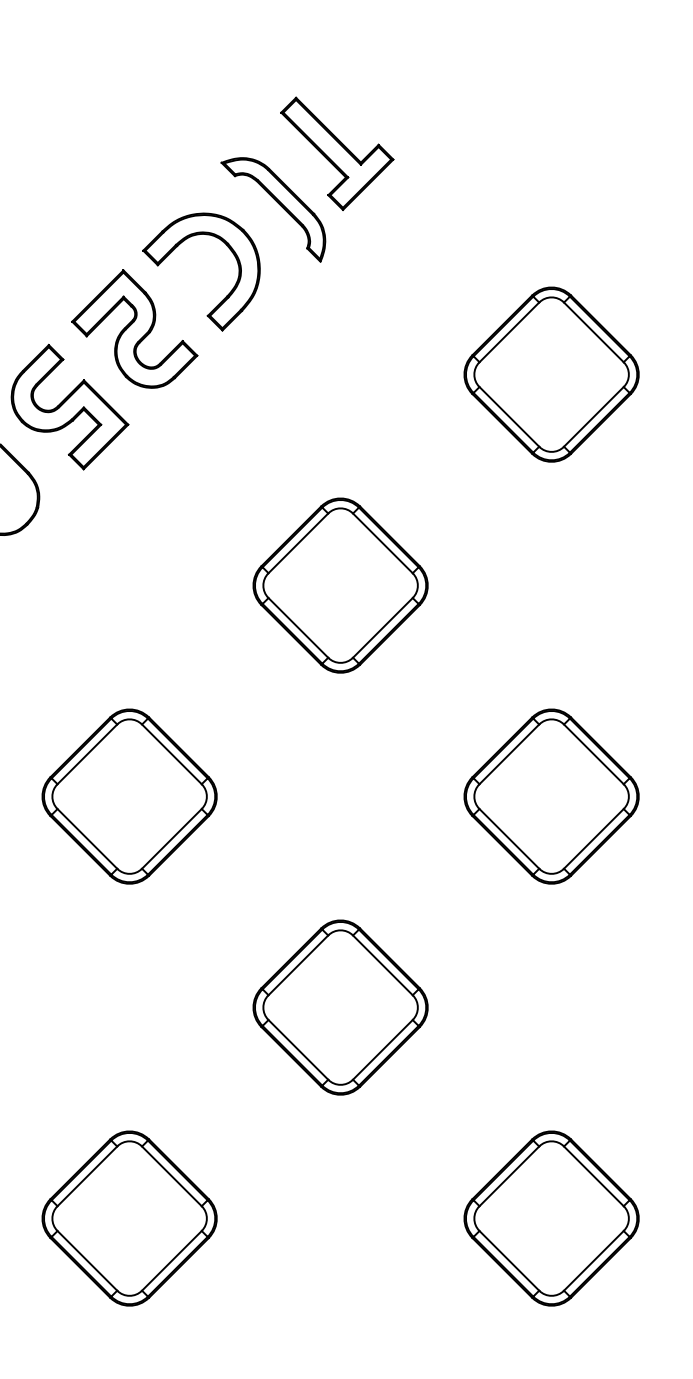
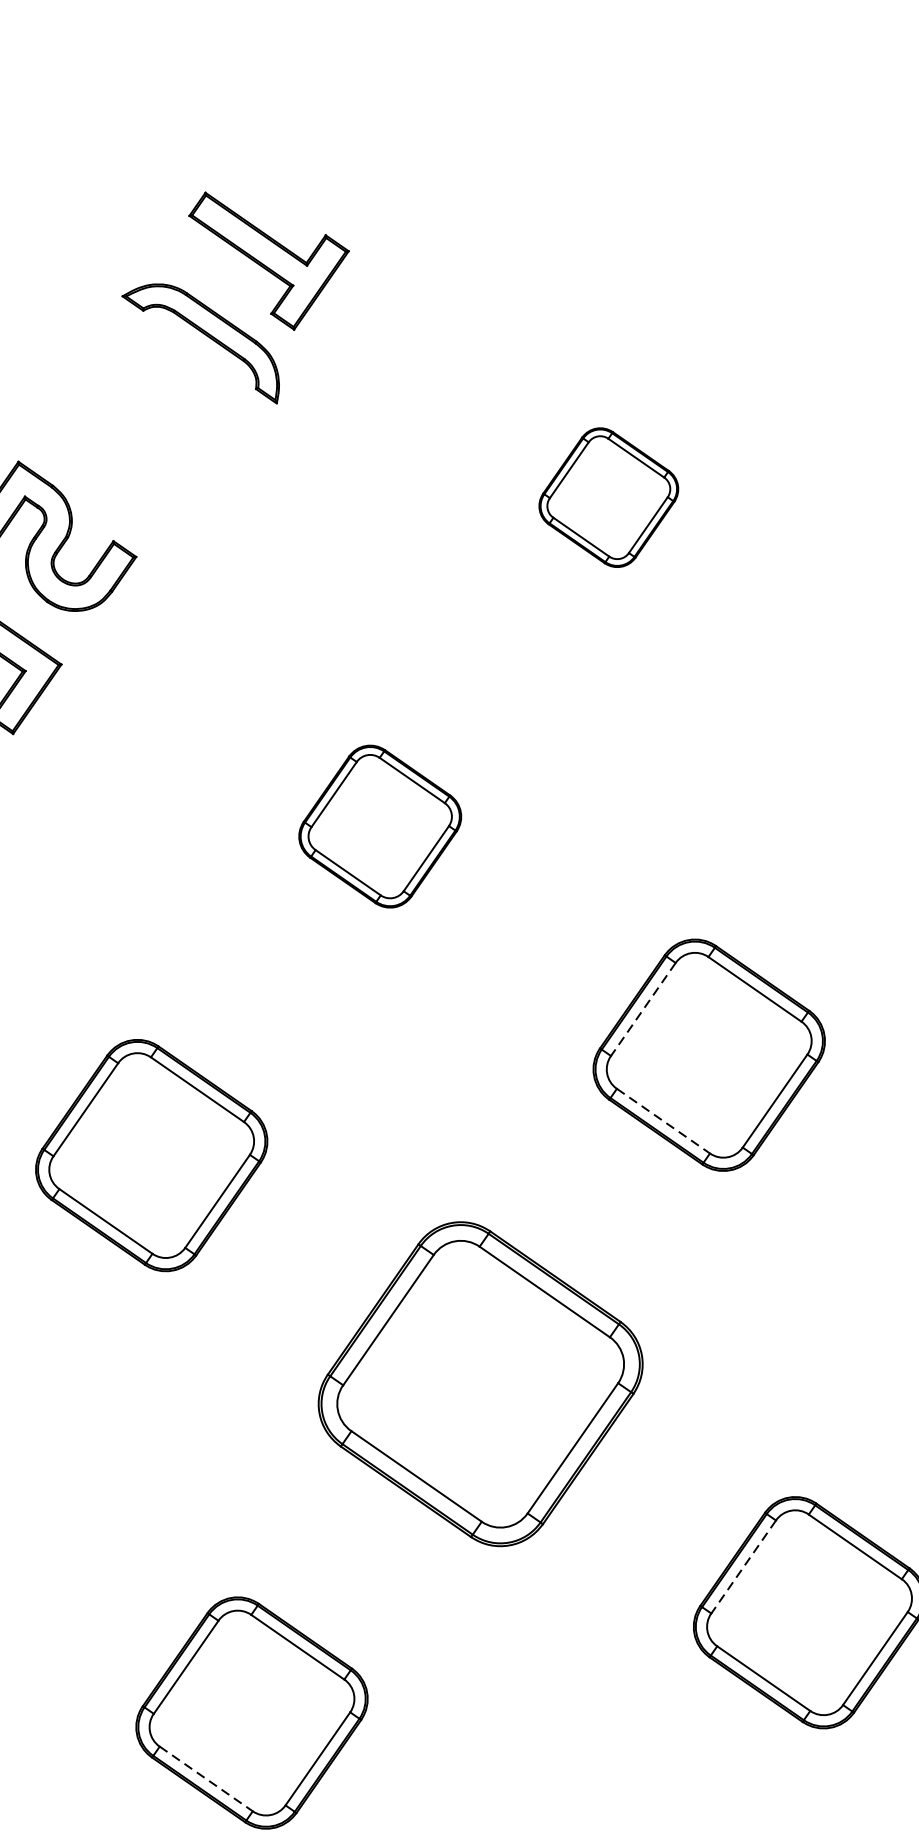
part: (177, 247) -> (84, 418), removed
part: (551, 374) -> (608, 497), size x0.6
part: (340, 585) -> (380, 826), size x0.7
line: (509, 754) -> (643, 1009), solid -> dashed
line: (509, 839) -> (663, 1121), solid -> dashed
part: (340, 1007) -> (480, 1384), size x1.4
line: (509, 1176) -> (743, 1567), solid -> dashed
line: (87, 1261) -> (206, 1779), solid -> dashed

